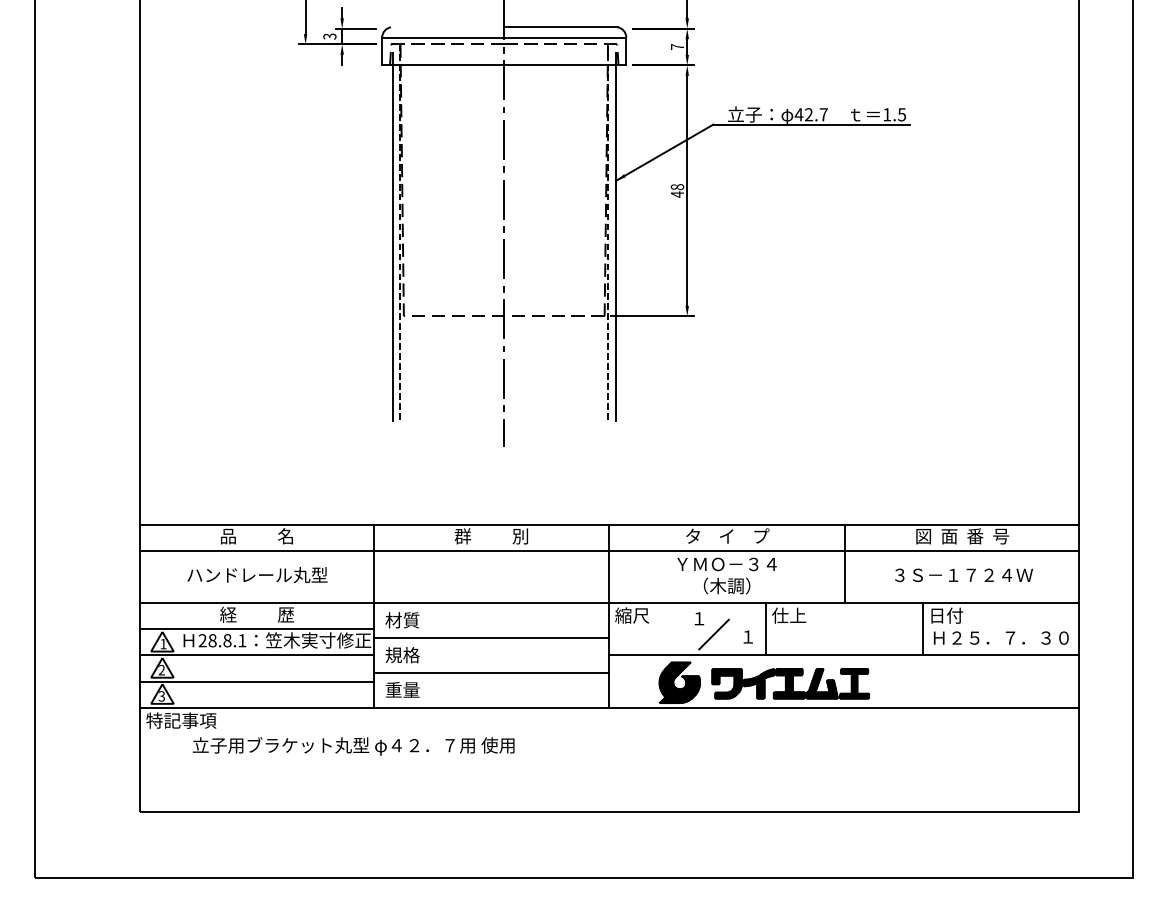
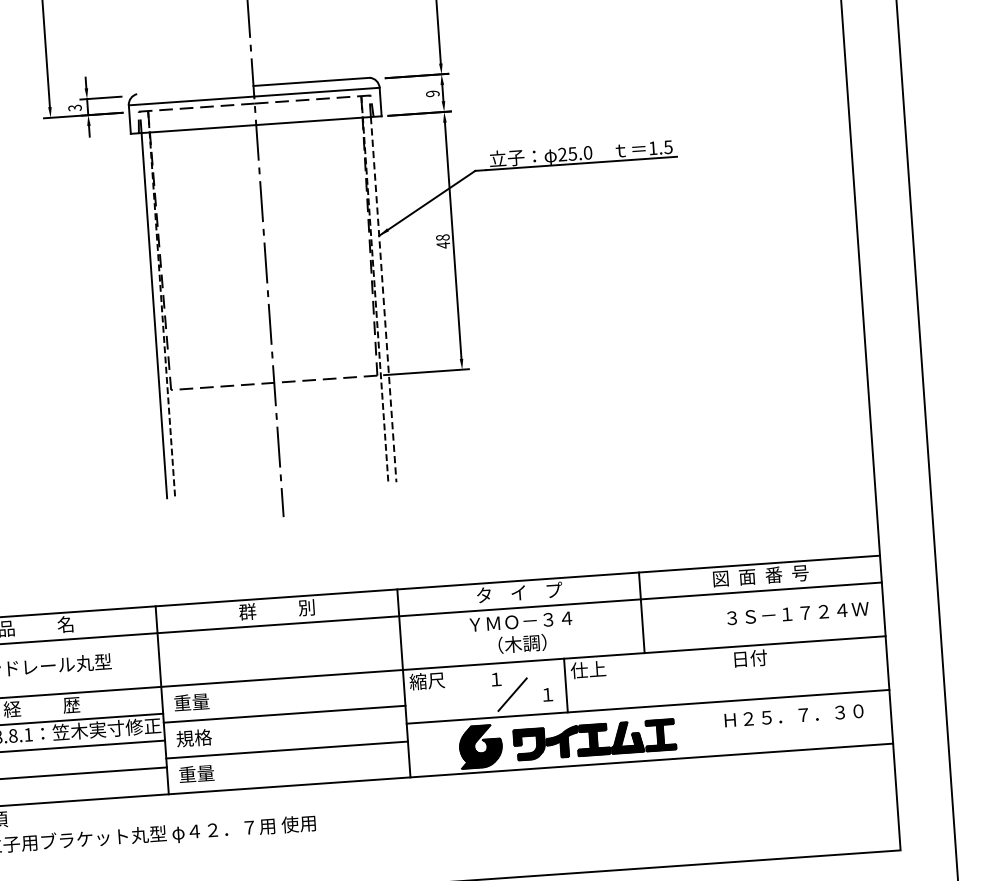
text: (677, 47) -> (432, 94), 7 -> 9
text: (810, 114) -> (574, 153), 42.7 -> 25.0
line: (615, 243) -> (383, 300), solid -> dashed
text: (963, 574) -> (797, 612), moved
text: (402, 620) -> (191, 702), 材質 -> 重量
line: (923, 629) -> (727, 674), removed
text: (1001, 637) -> (794, 715), moved

